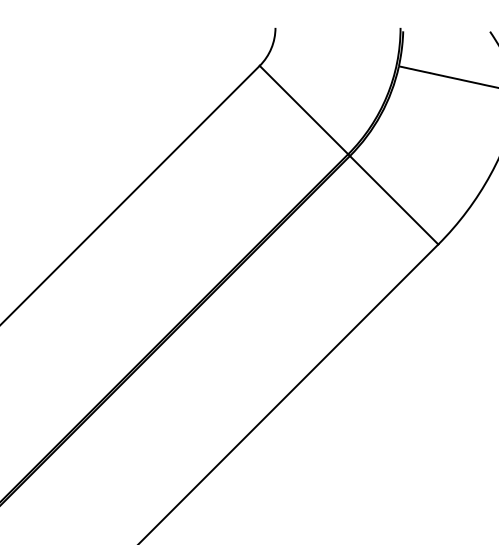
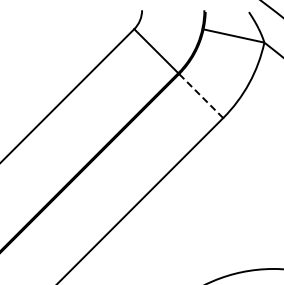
line: (392, 199) -> (200, 95), solid -> dashed

